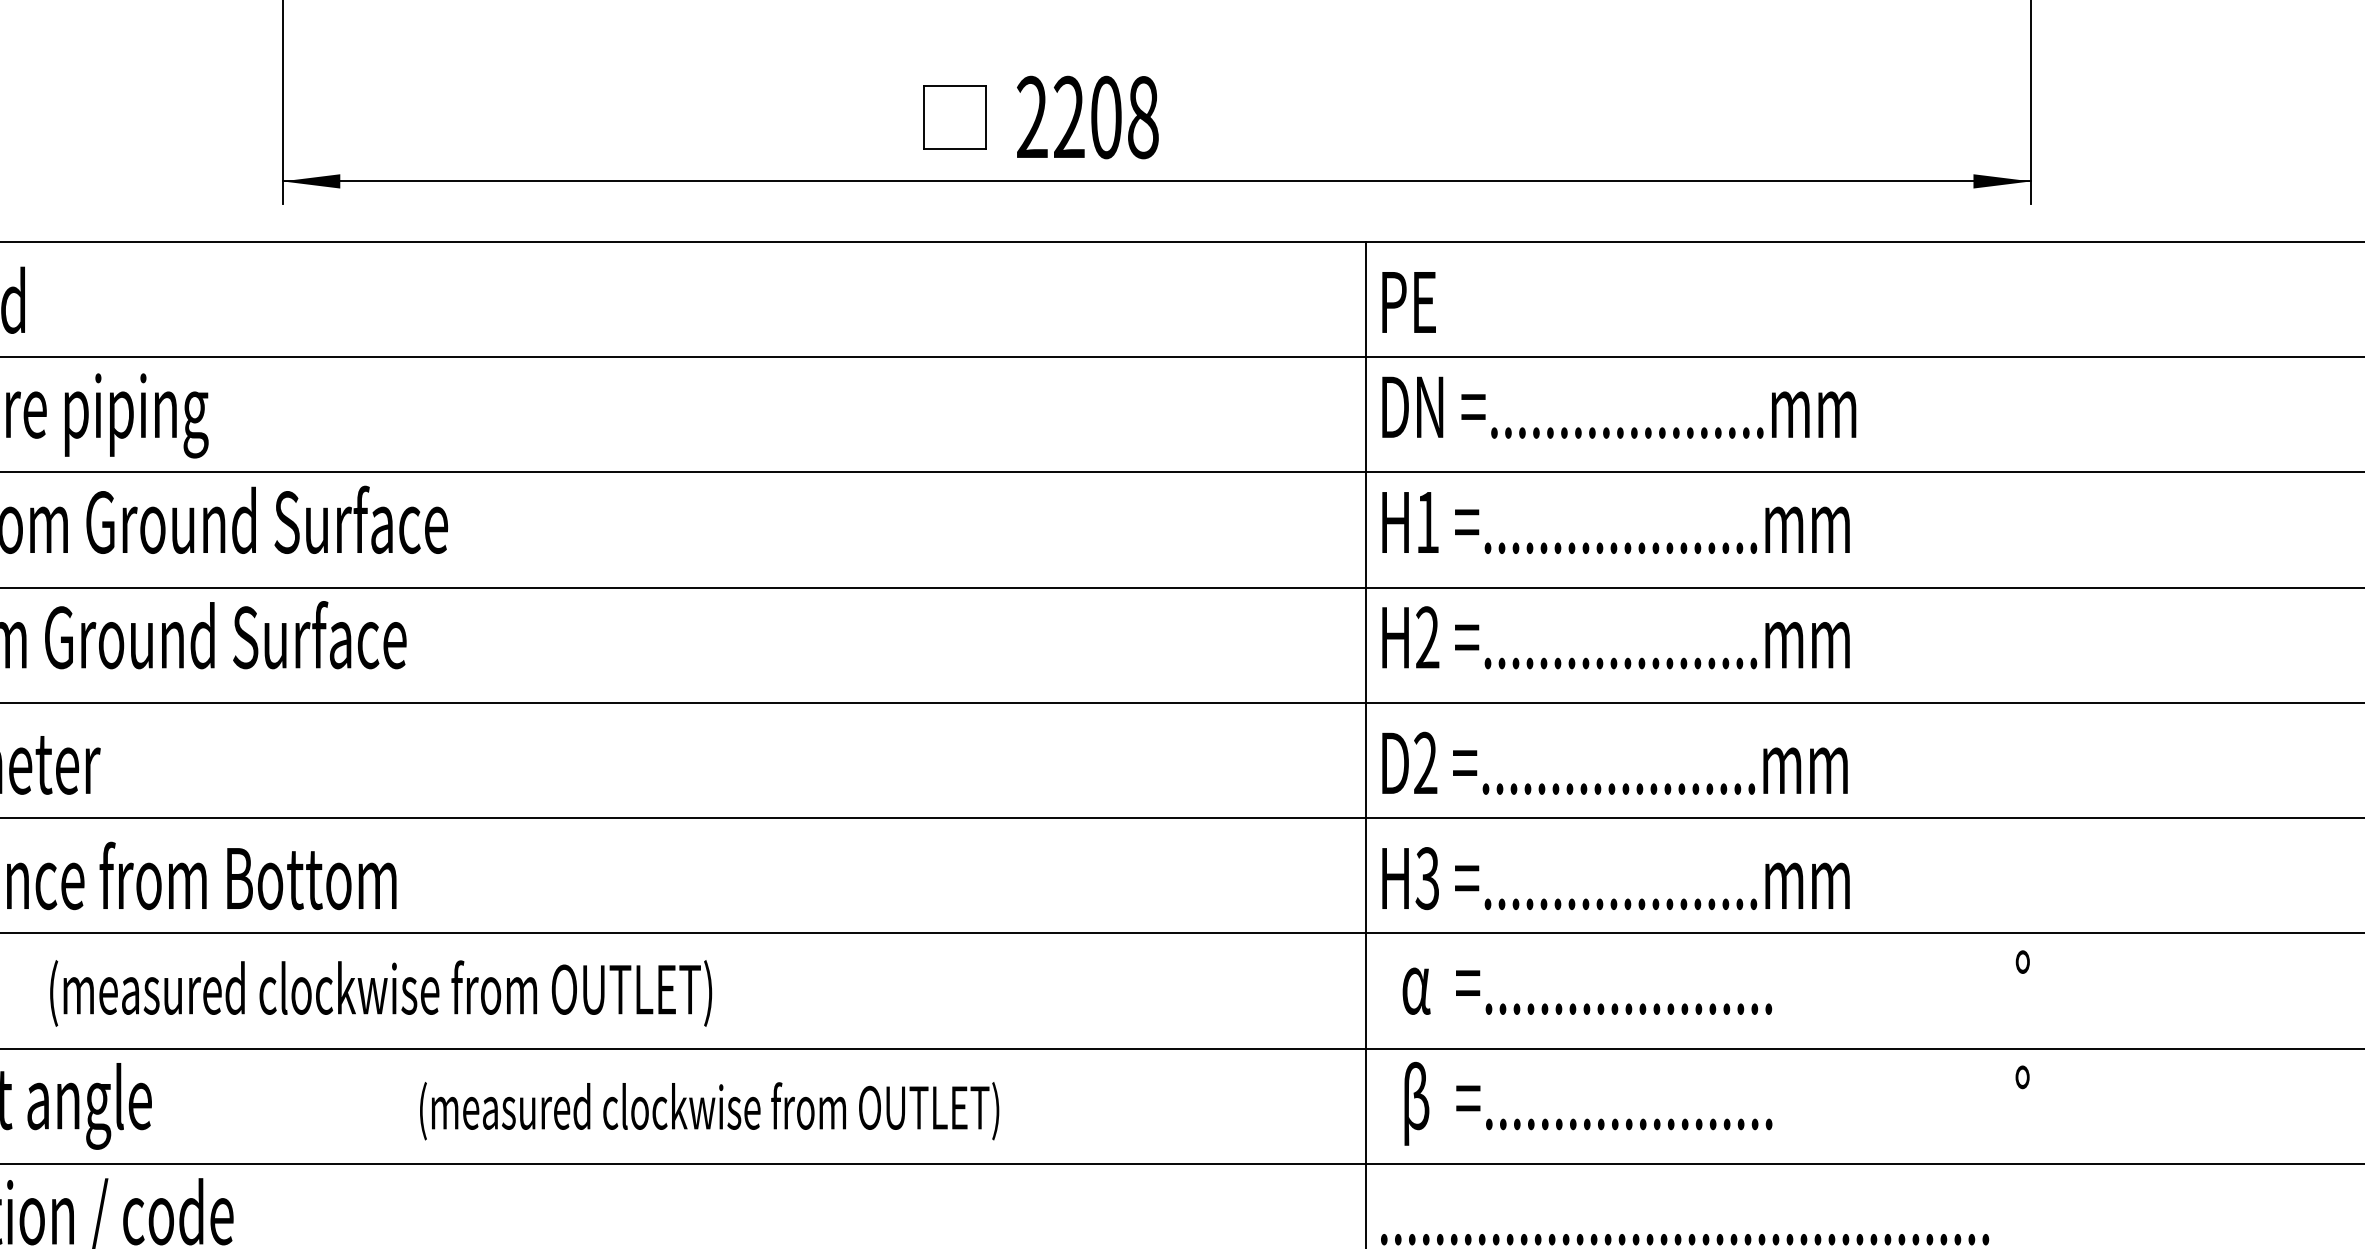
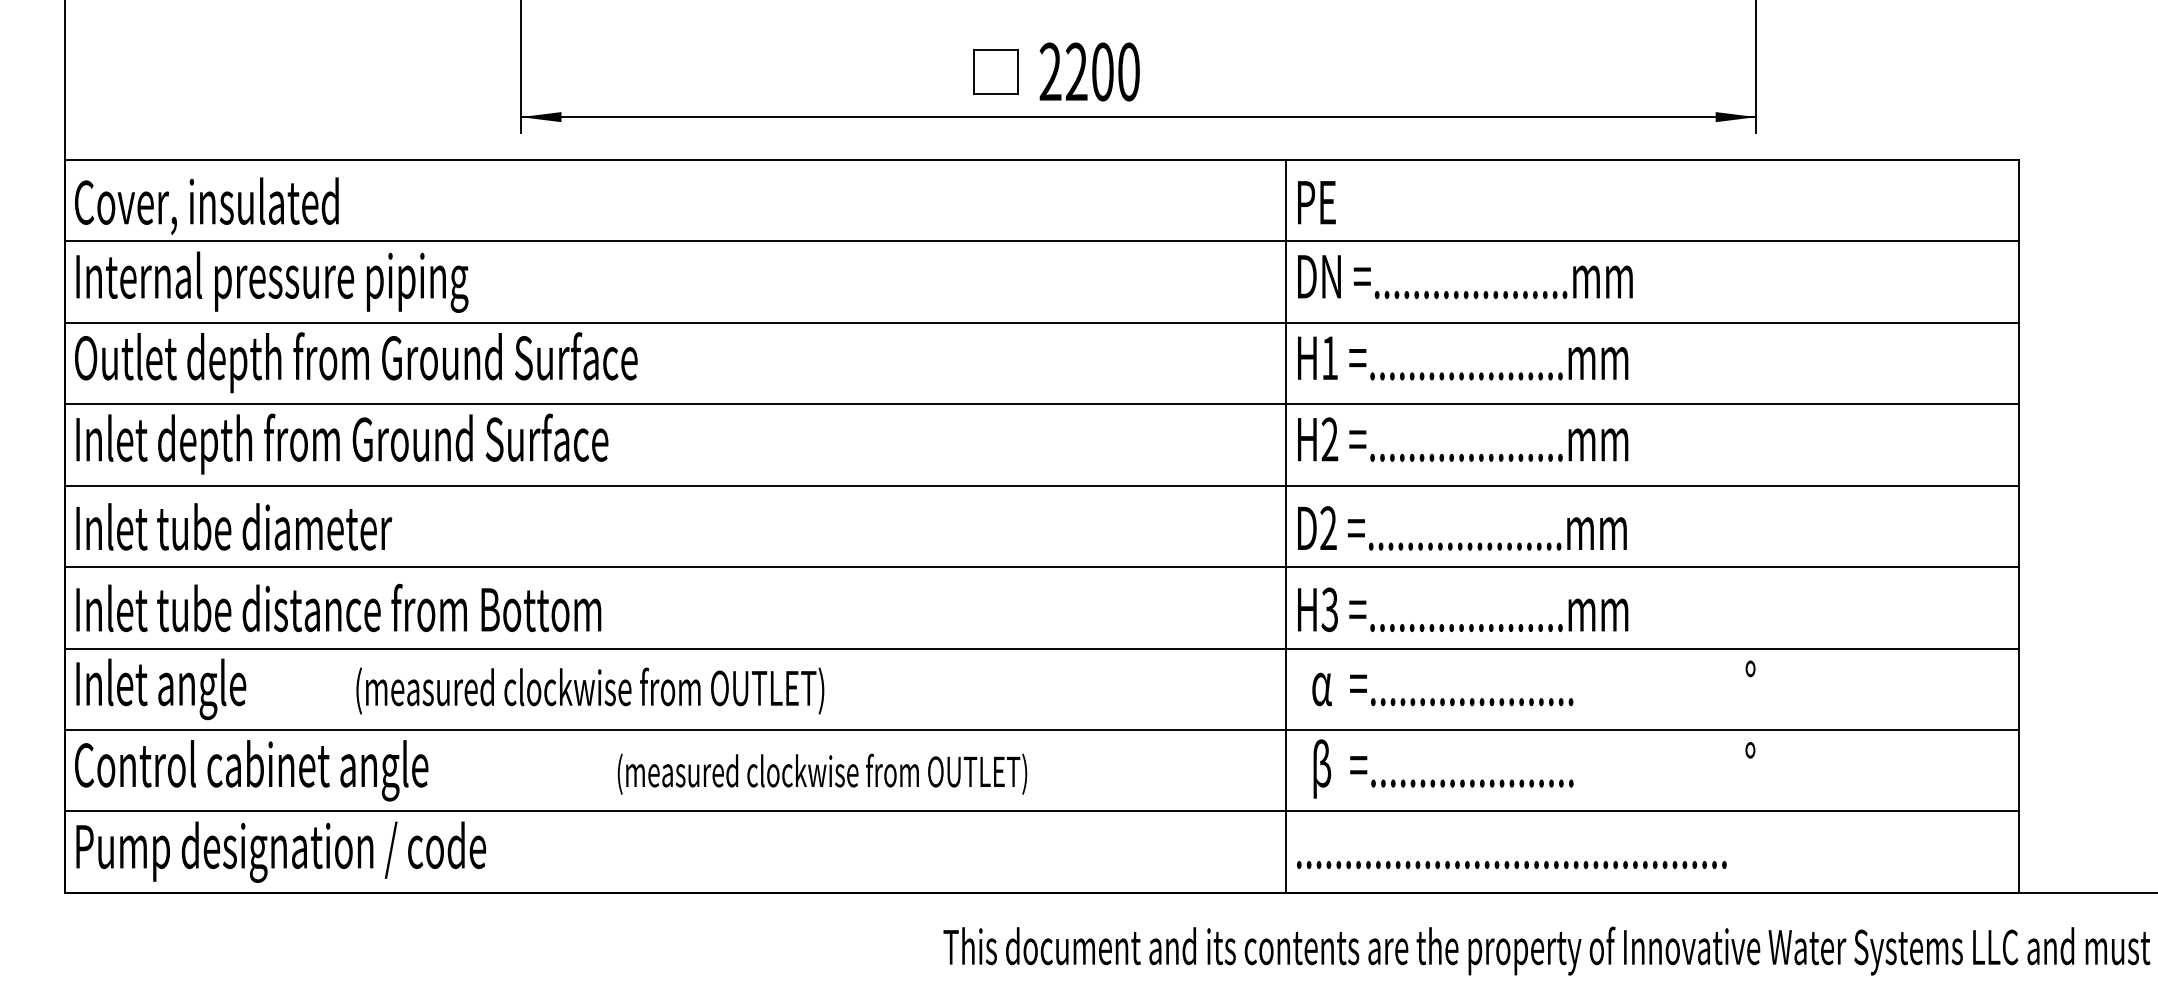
text: (1142, 116) -> (1128, 71), 2208 -> 2200

